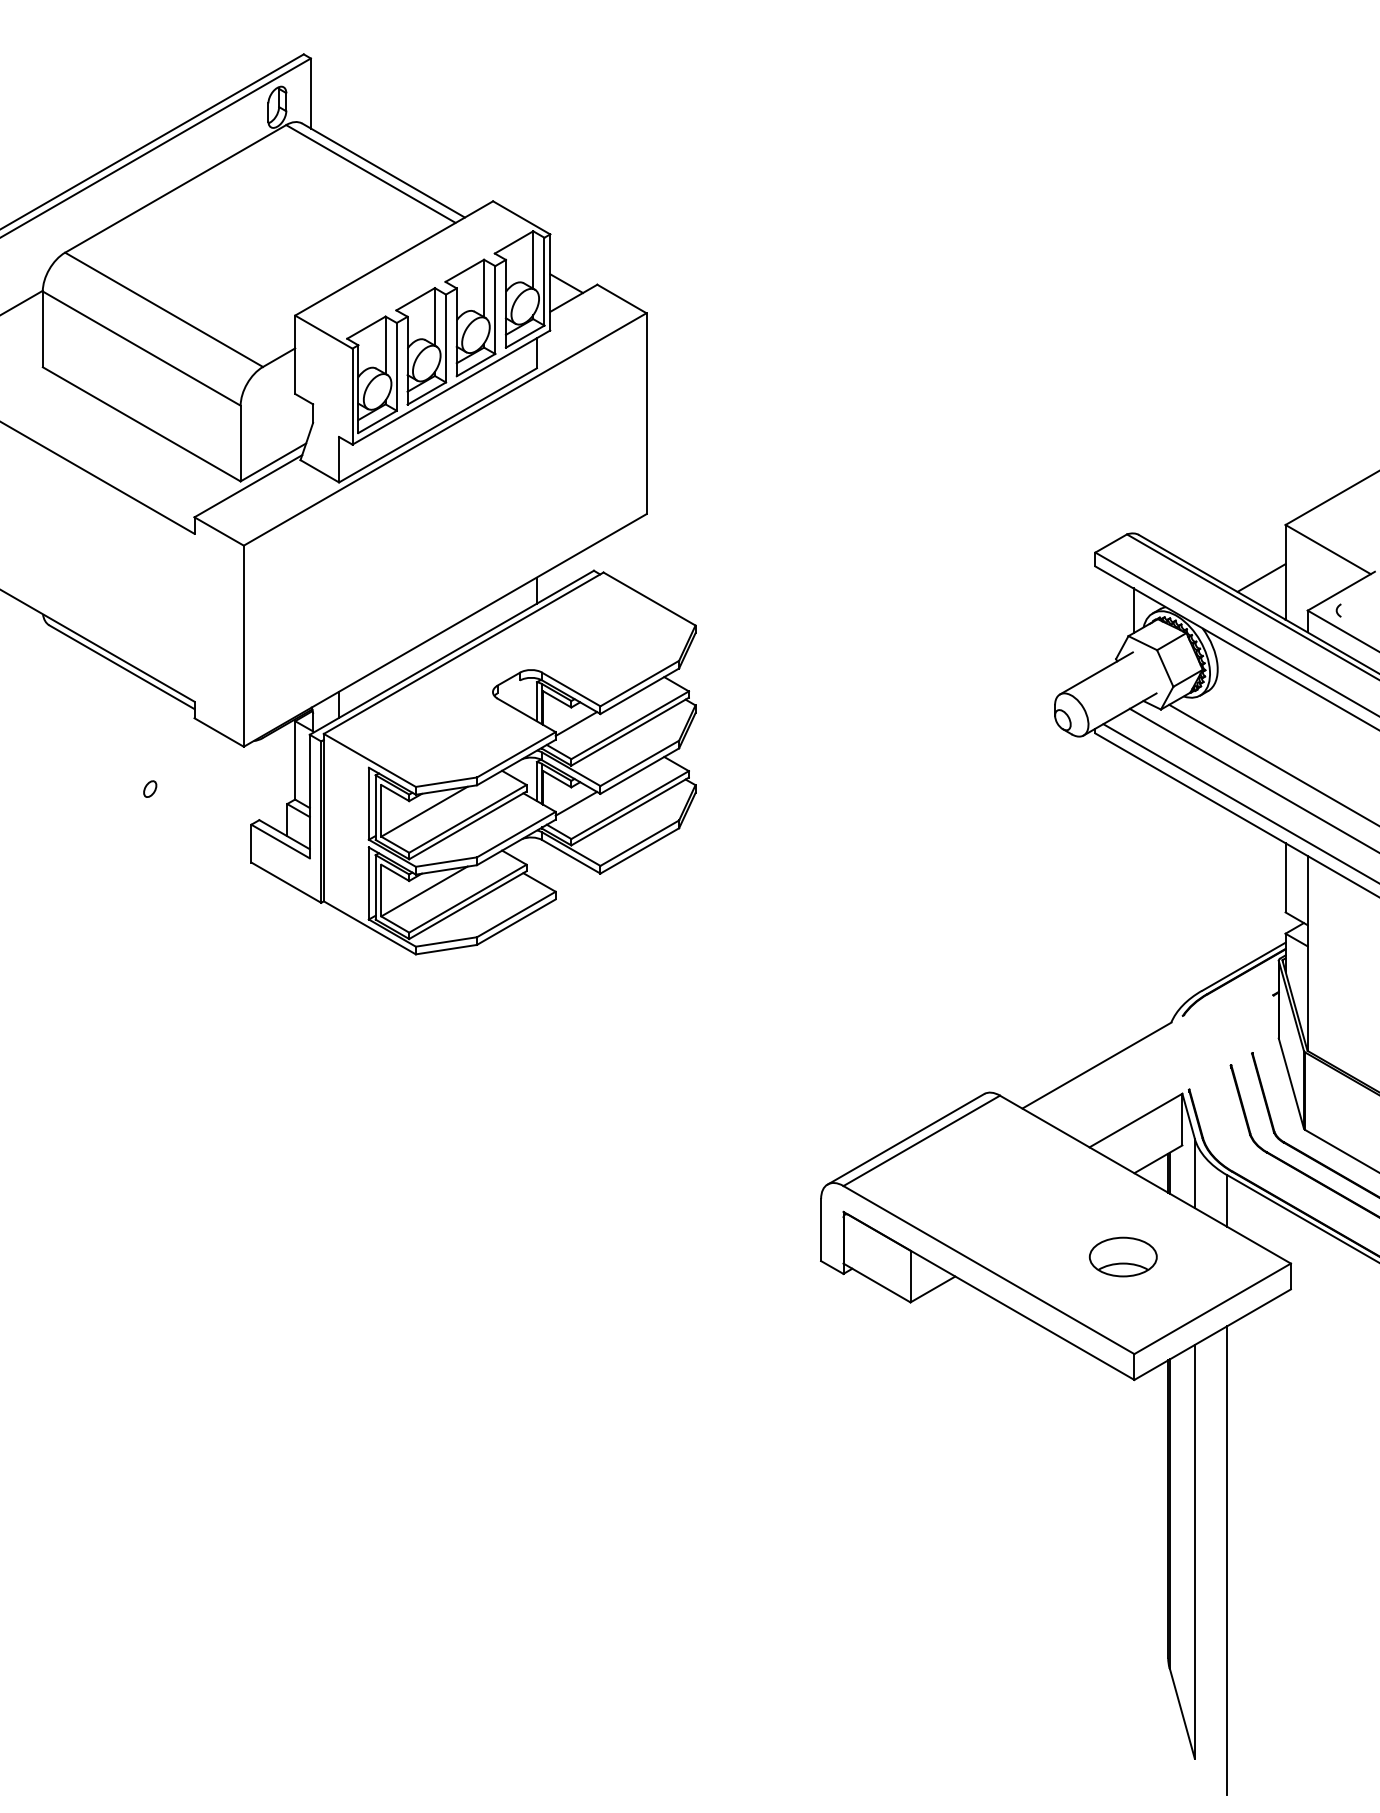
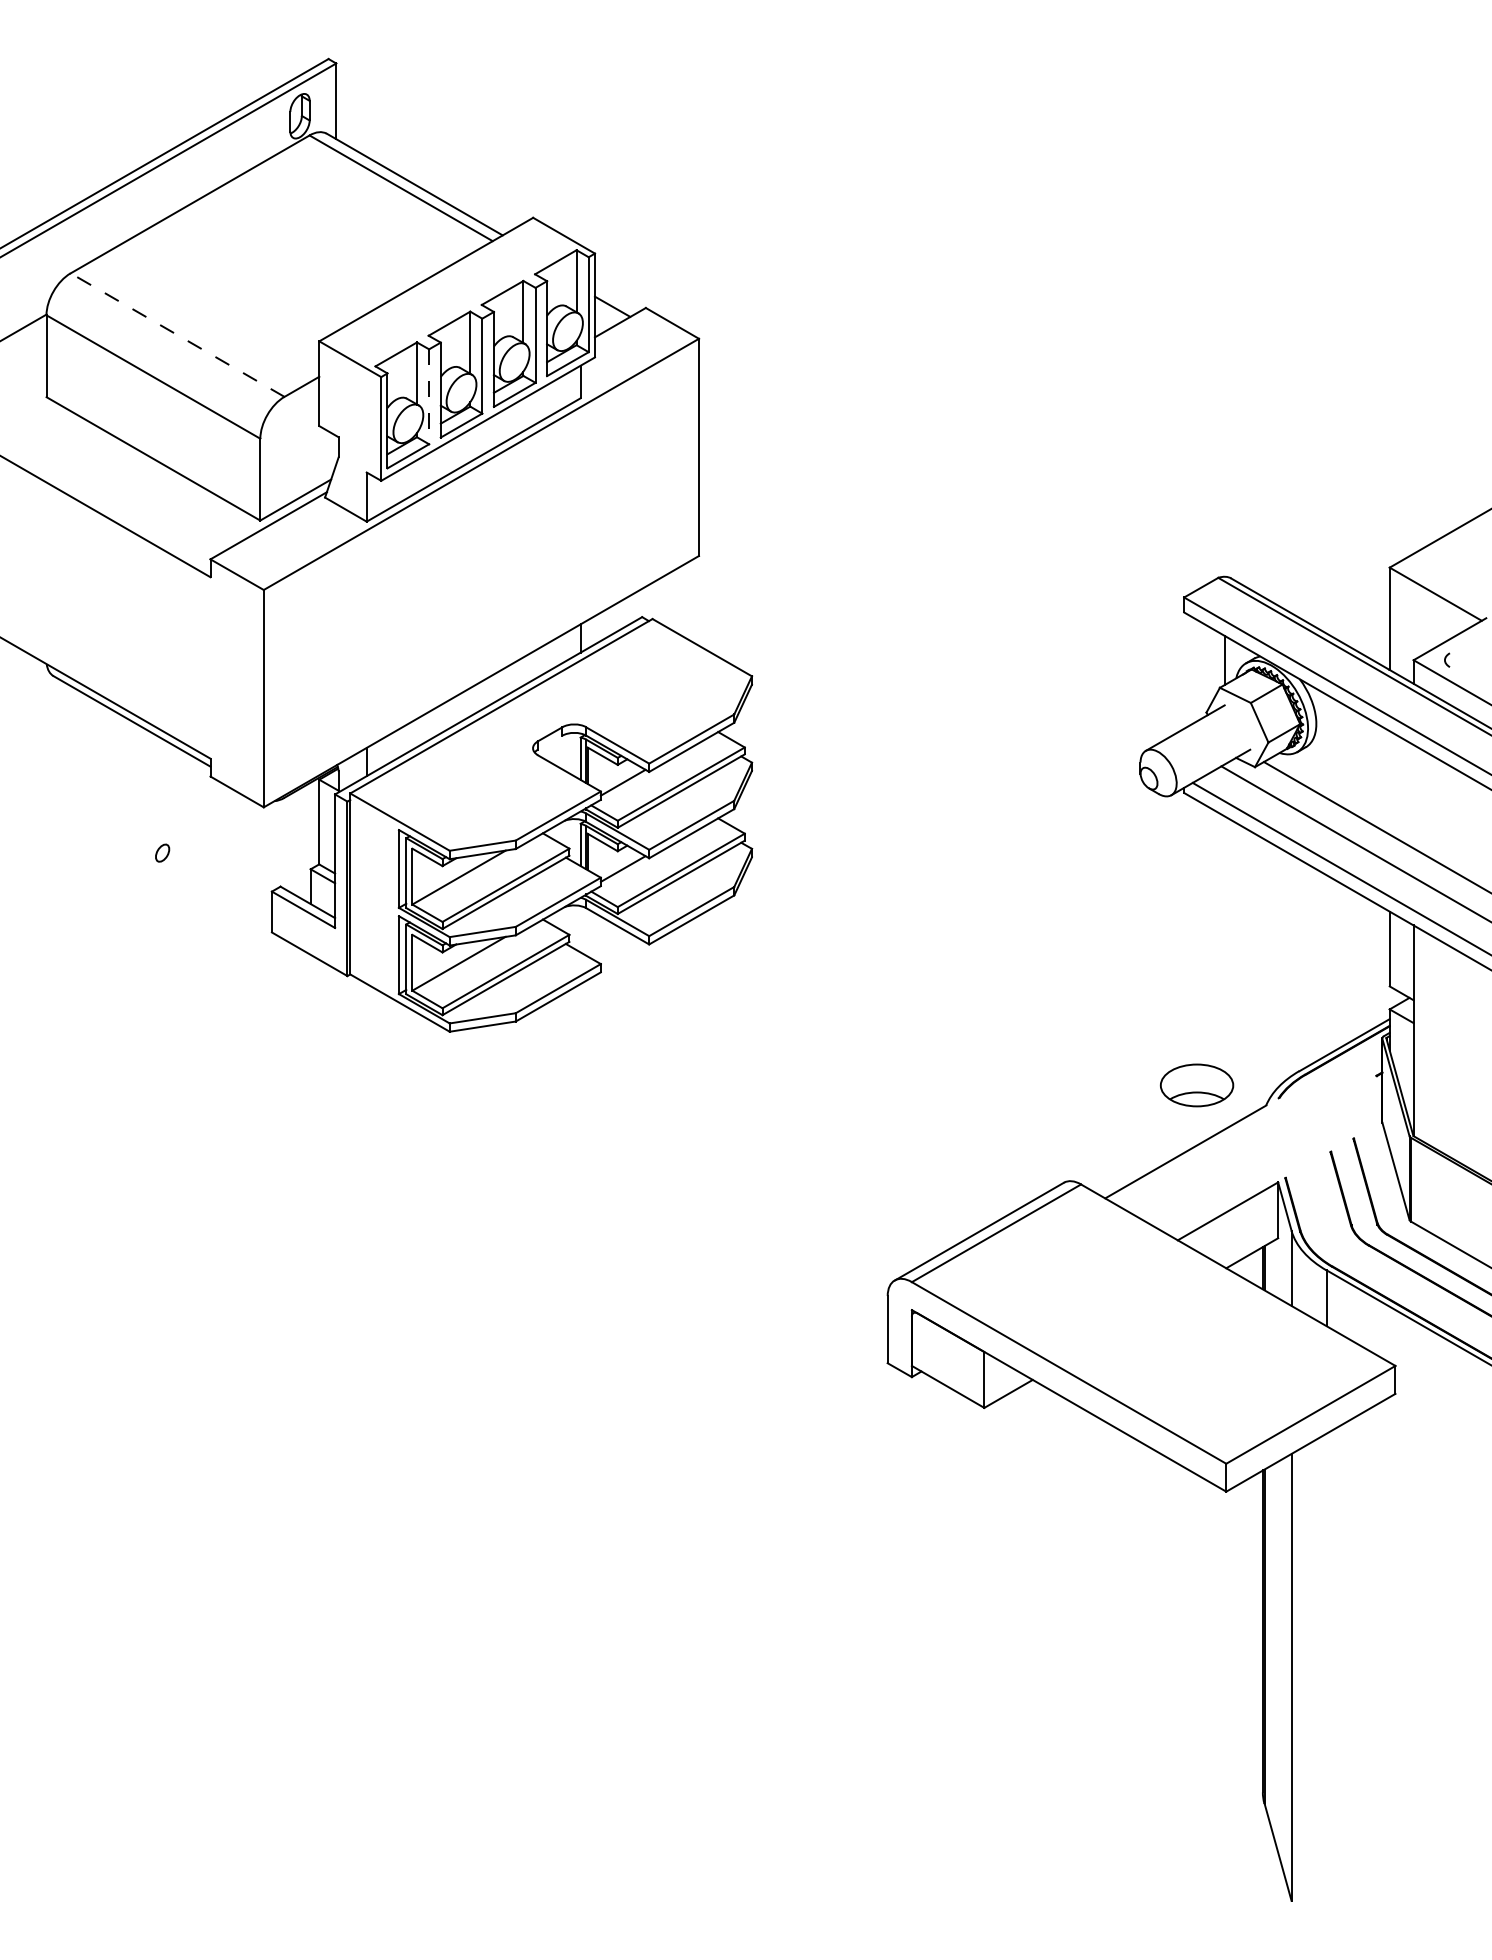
line: (163, 309) -> (176, 334), solid -> dashed
line: (396, 366) -> (428, 396), solid -> dashed
line: (1261, 577) -> (1363, 624), removed
part: (1122, 1256) -> (1196, 1084), moved
line: (1227, 1560) -> (1326, 1686), removed

